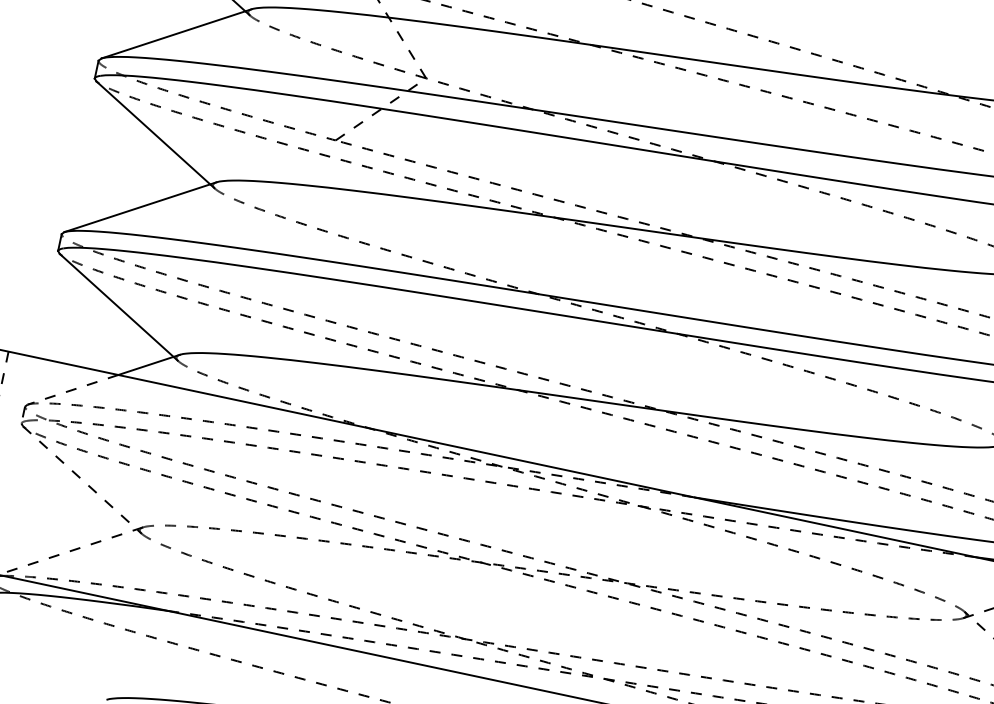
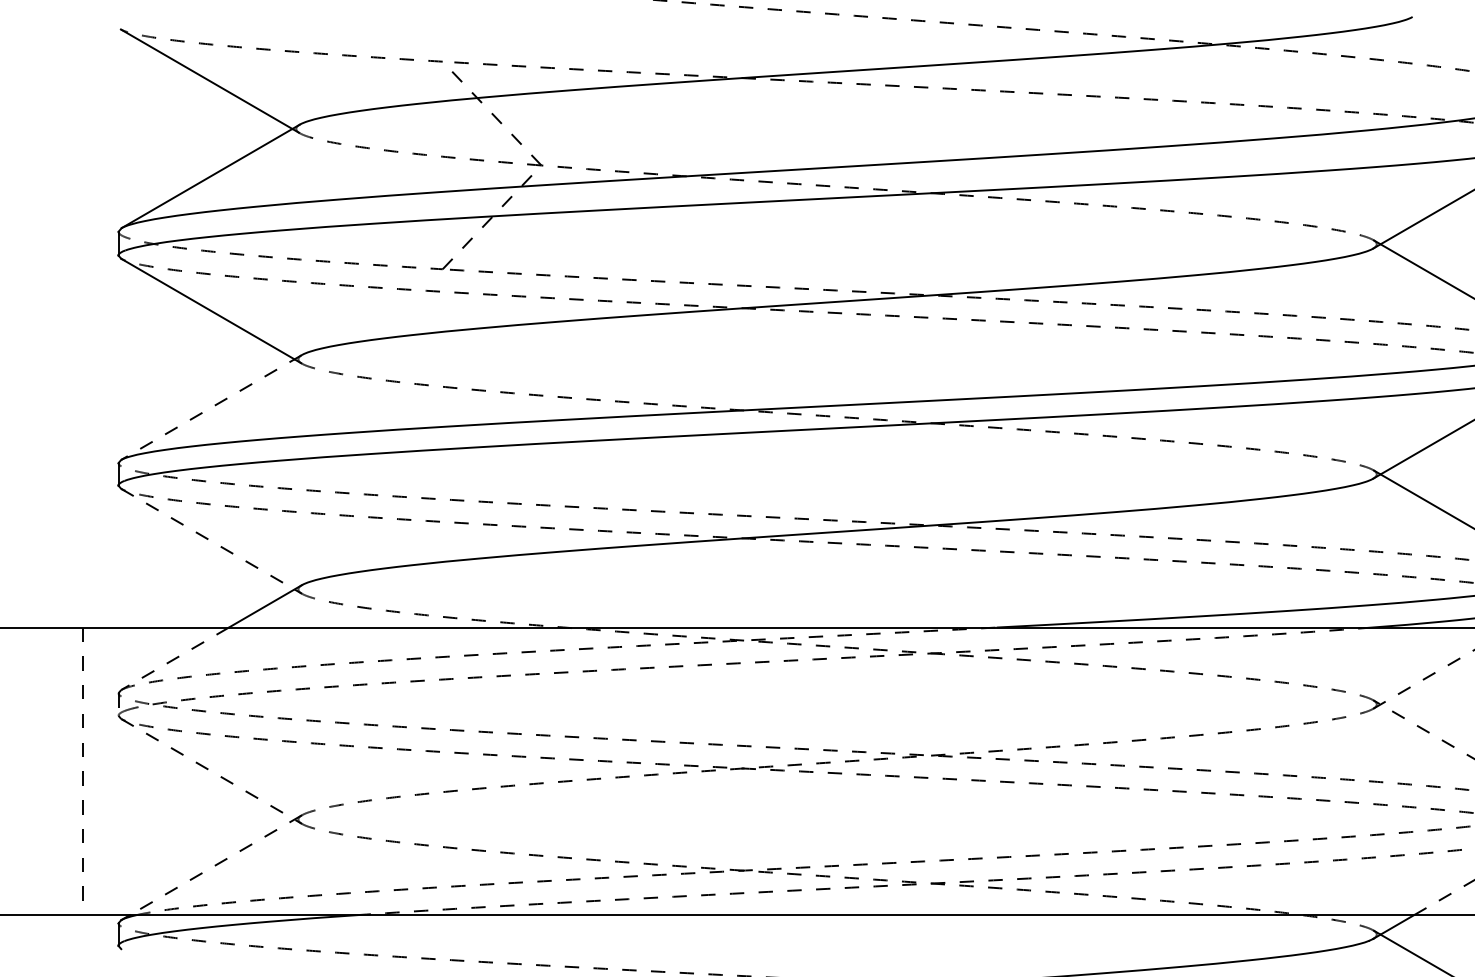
line: (140, 207) -> (211, 407), solid -> dashed
line: (117, 305) -> (208, 539), solid -> dashed

